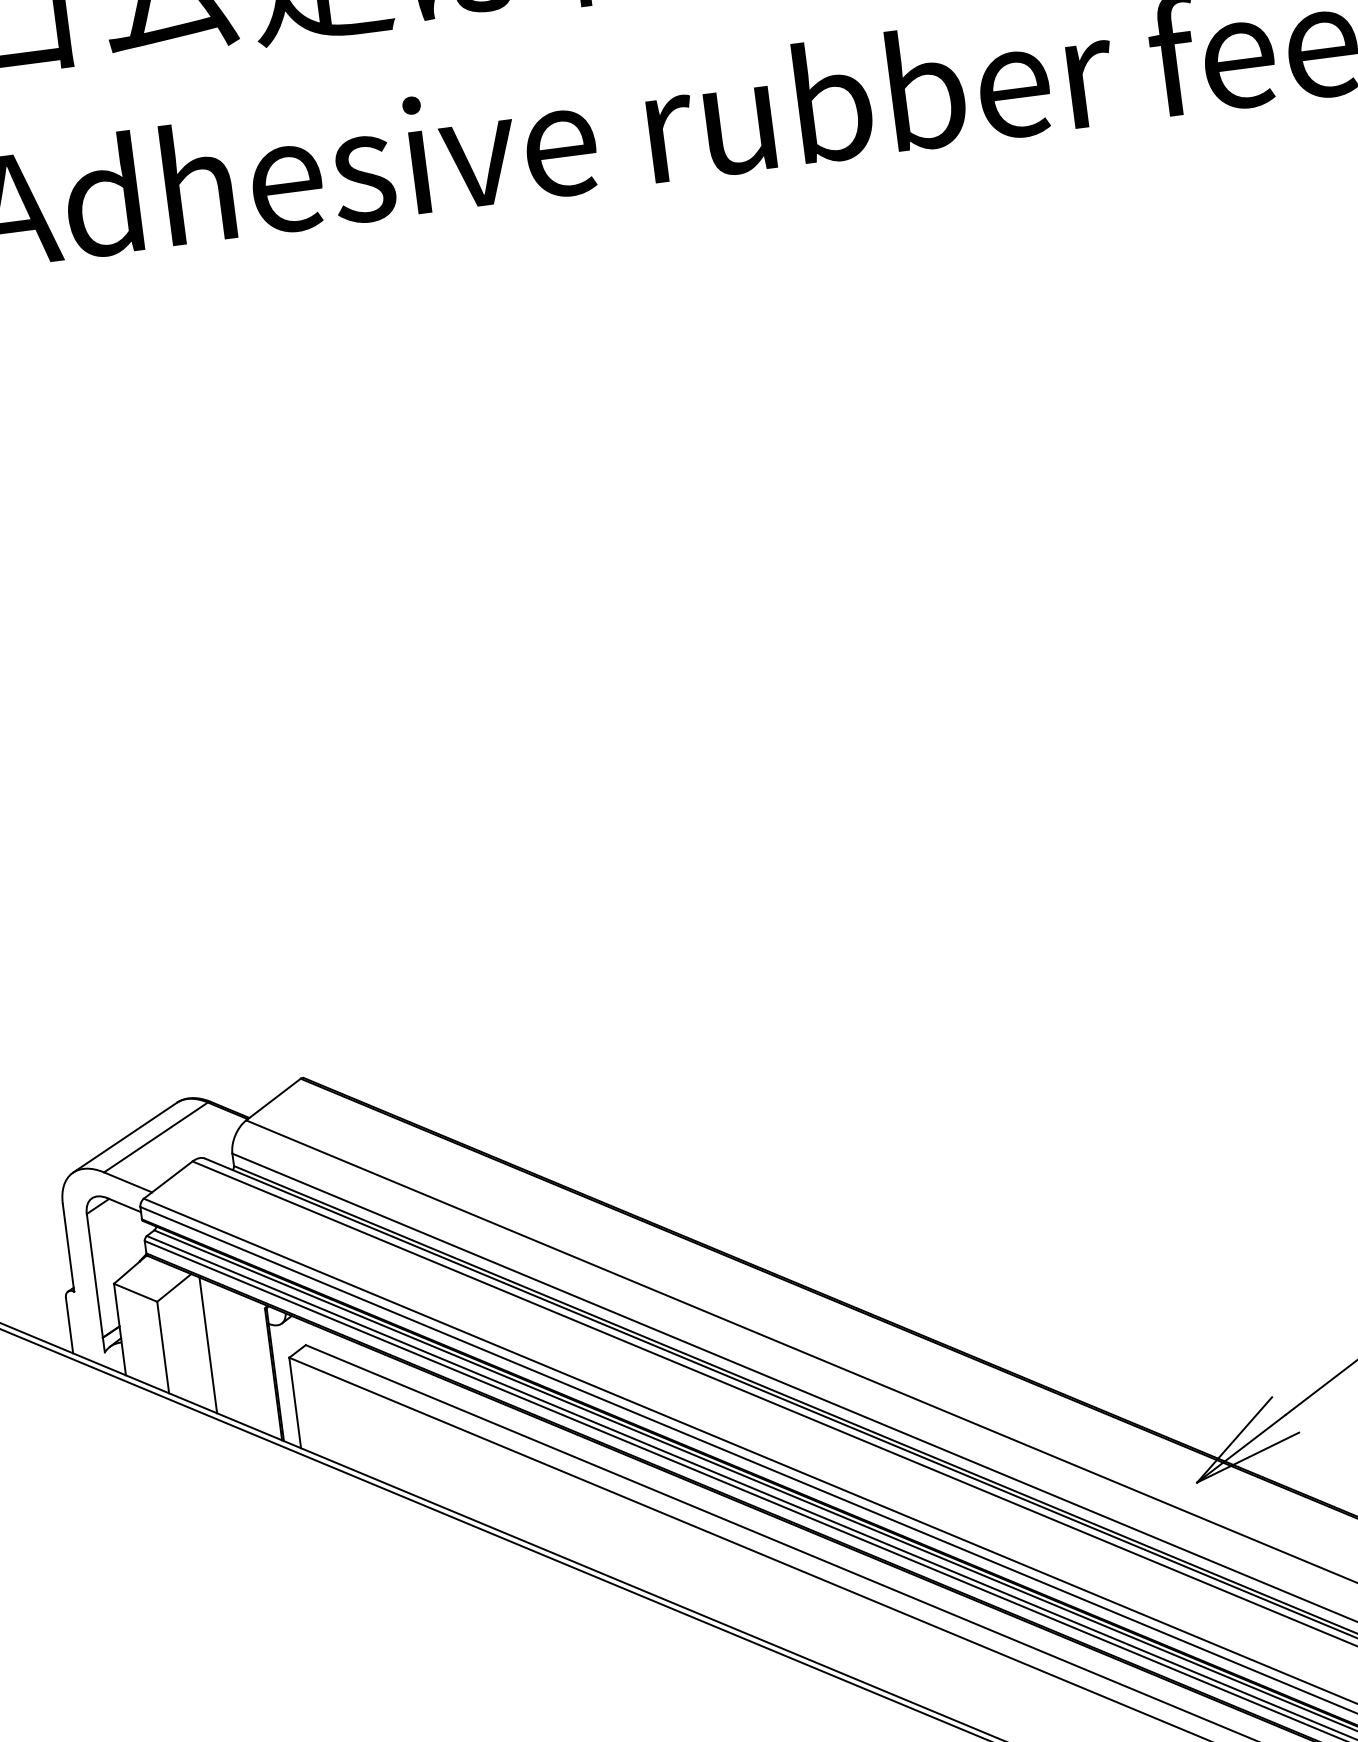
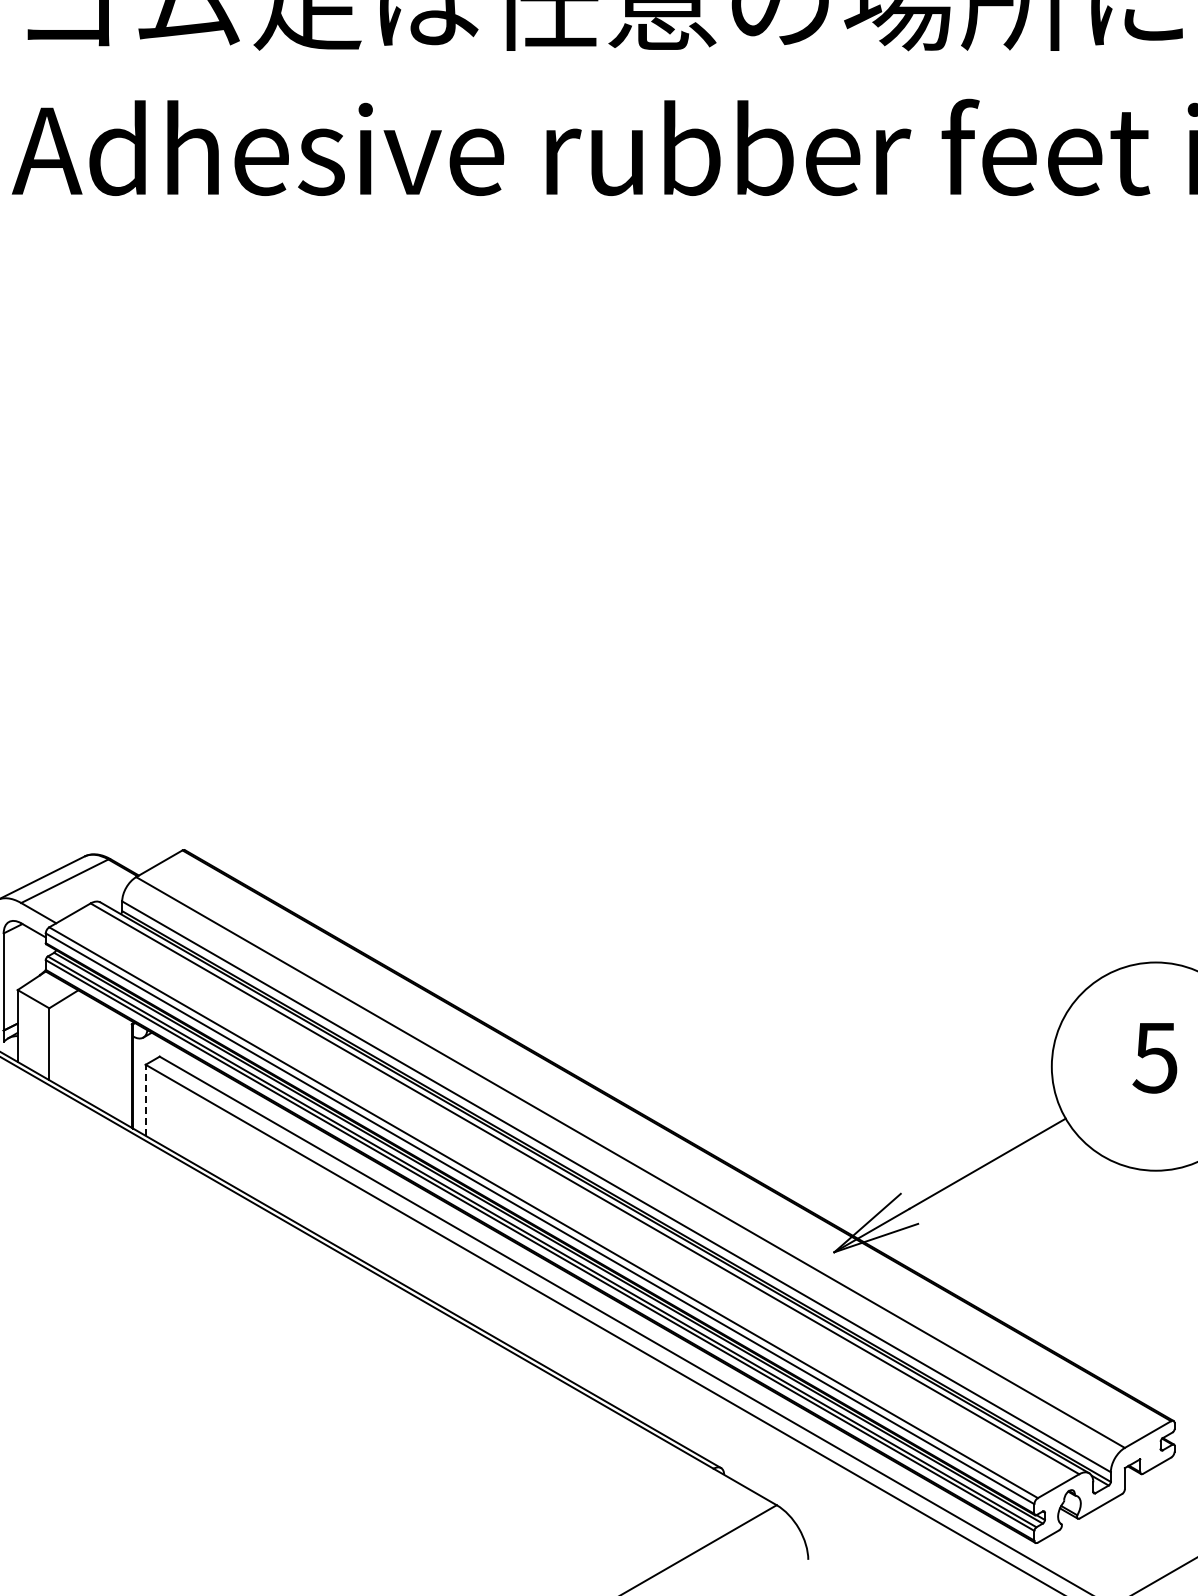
line: (208, 1344) -> (84, 1046), removed
line: (294, 1403) -> (145, 1100), solid -> dashed

